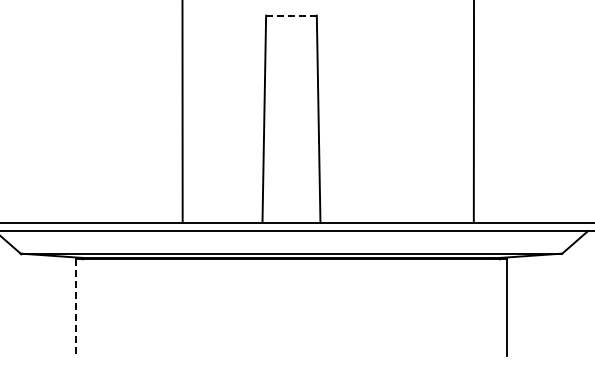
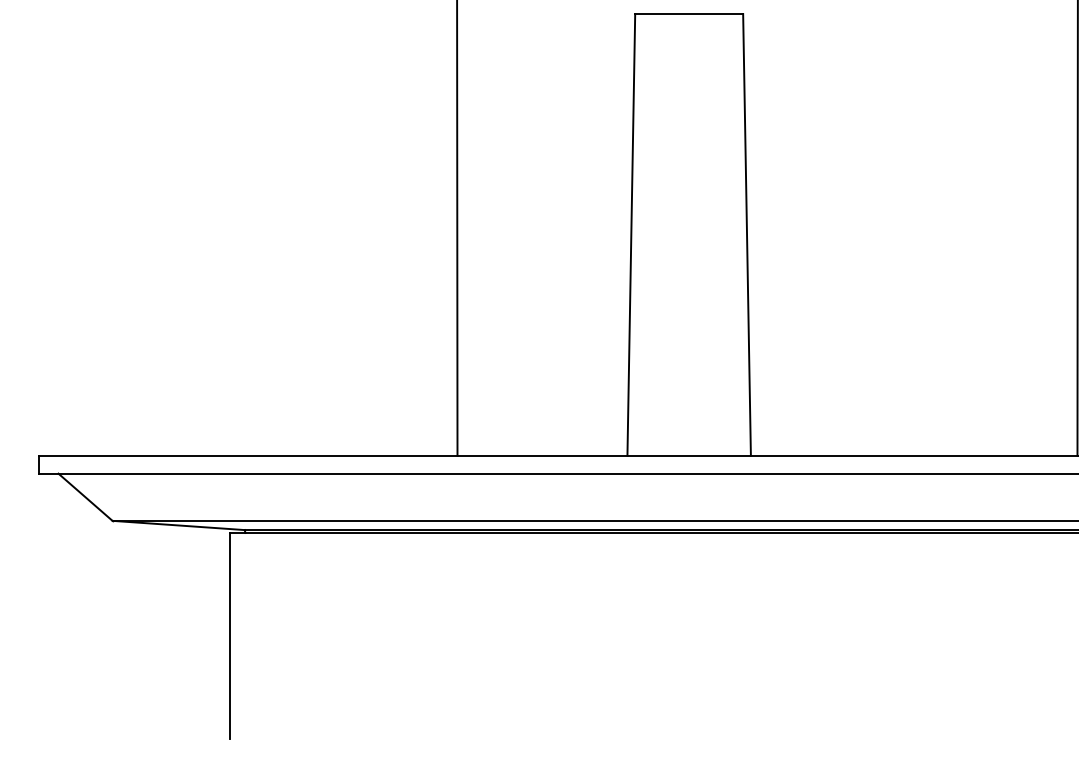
line: (291, 15) -> (689, 13), dashed -> solid
line: (75, 308) -> (229, 637), dashed -> solid

